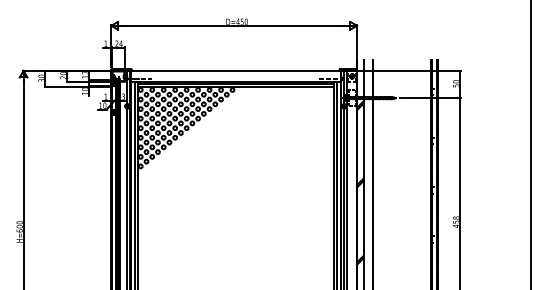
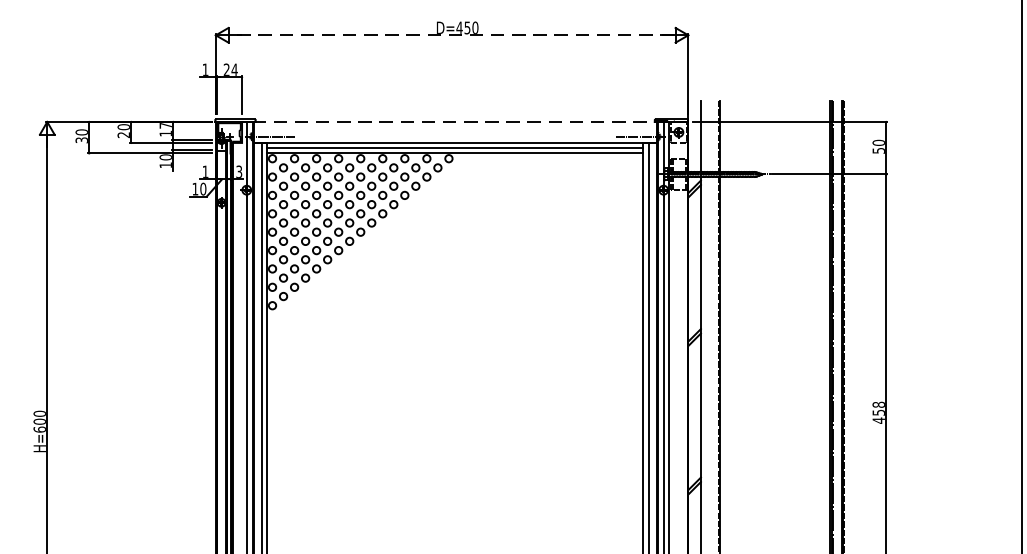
line: (233, 25) -> (450, 34), solid -> dashed
line: (239, 70) -> (462, 121), solid -> dashed

